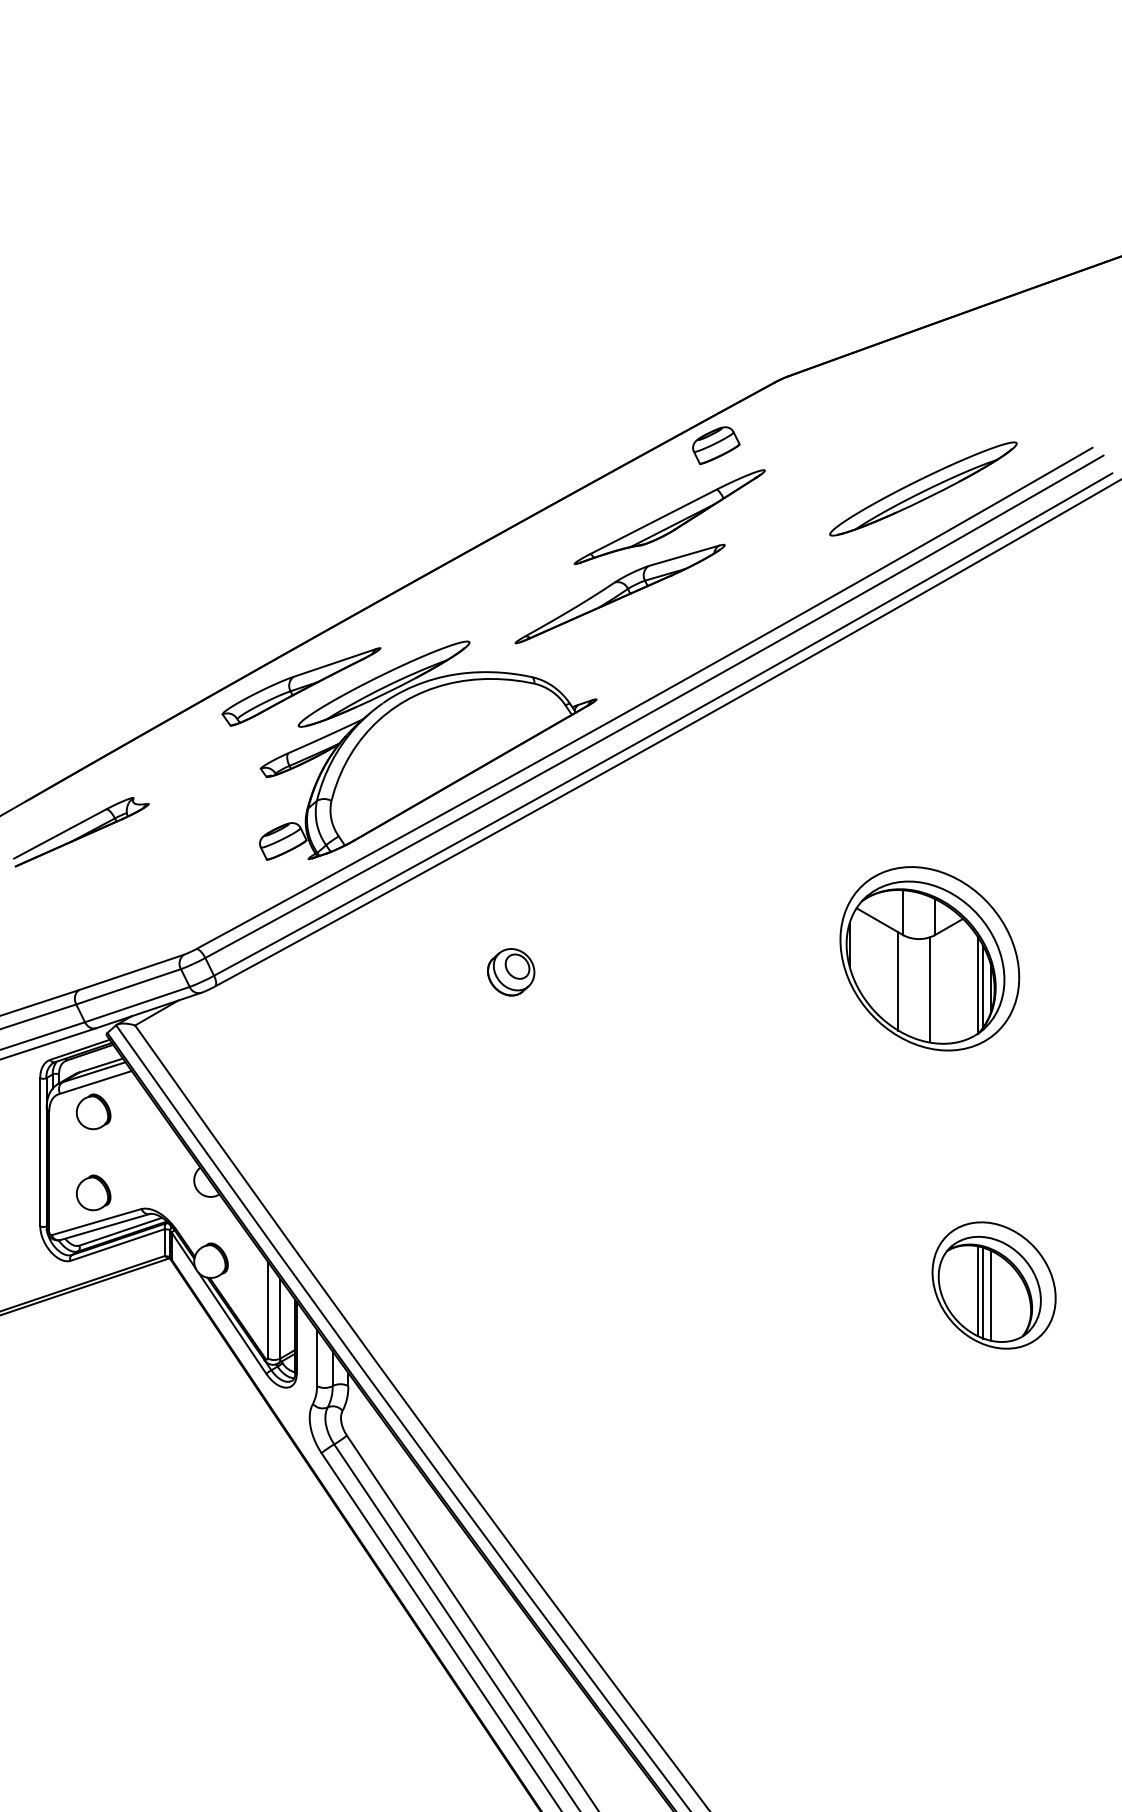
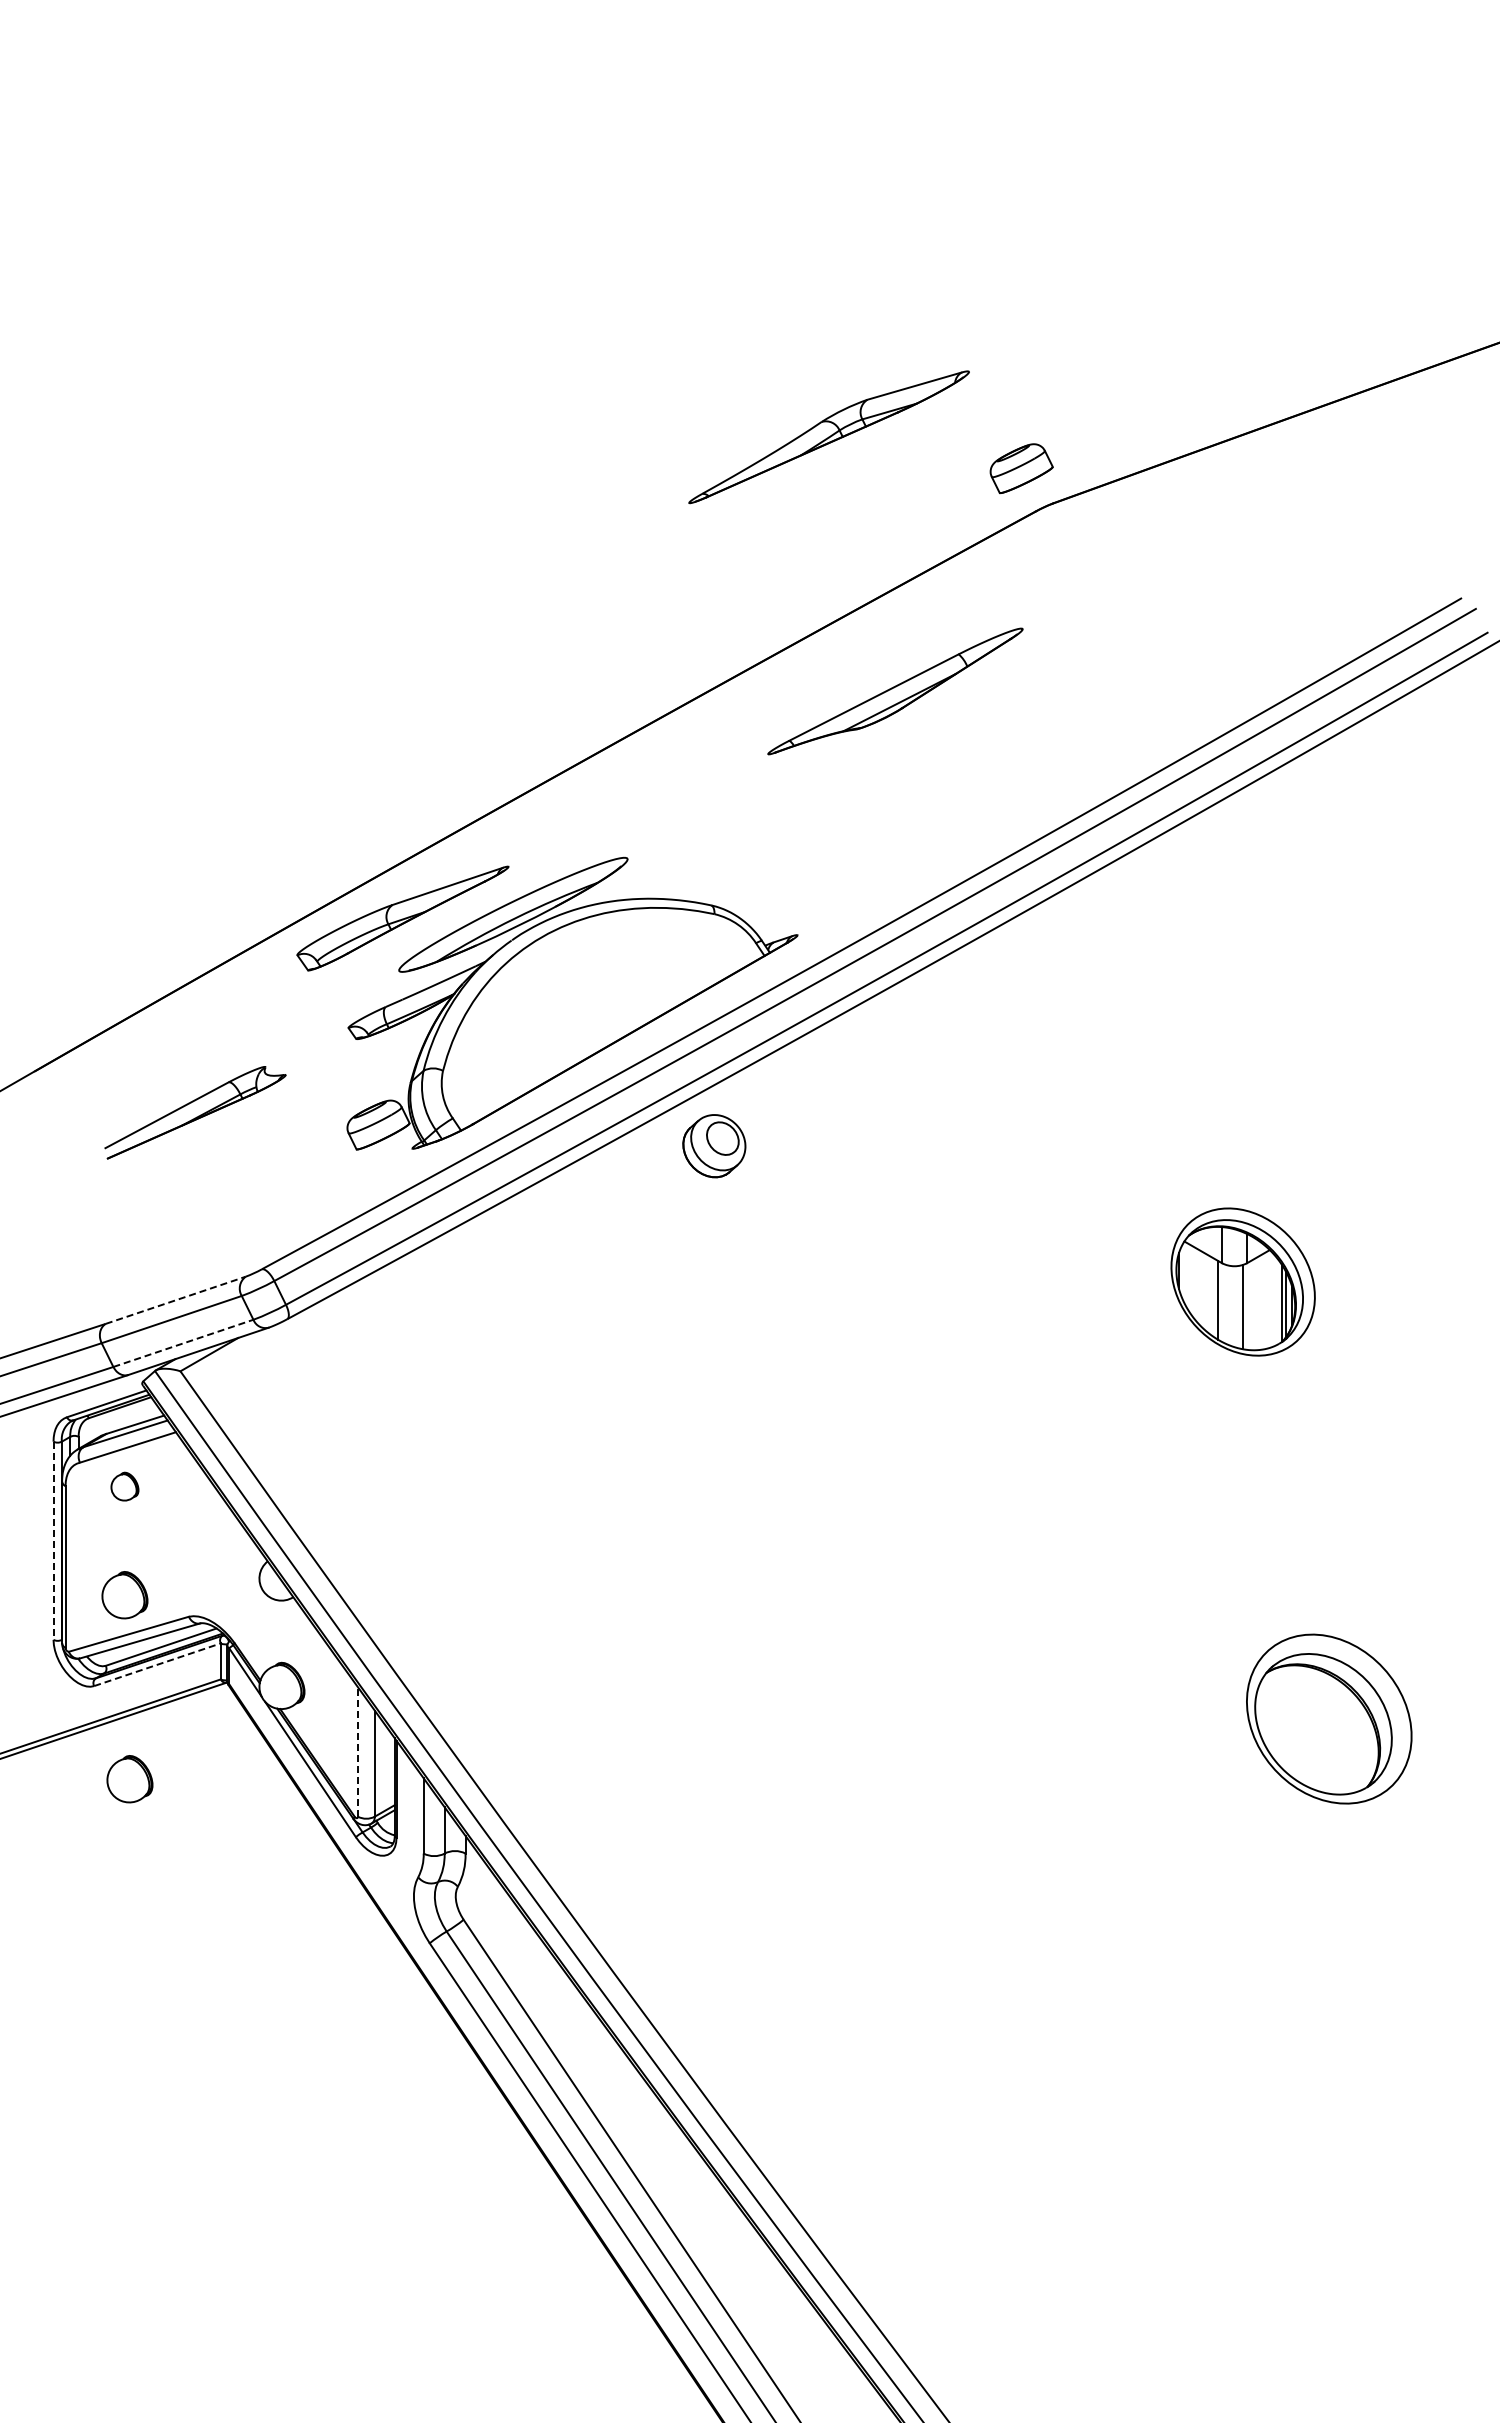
part: (716, 445) -> (1021, 468), moved
part: (923, 488) -> (1234, 653), removed
part: (619, 594) -> (828, 437), moved
part: (81, 831) -> (195, 1112), moved
part: (929, 958) -> (1242, 1281), size x0.6
line: (131, 972) -> (175, 1300), solid -> dashed
part: (511, 972) -> (714, 1146), moved
line: (137, 1004) -> (183, 1343), solid -> dashed
part: (93, 1111) -> (124, 1486), size x0.6
line: (40, 1152) -> (53, 1541), solid -> dashed
line: (117, 1244) -> (157, 1664), solid -> dashed
line: (977, 1291) -> (1307, 1726), removed
line: (983, 1292) -> (1314, 1728), removed
line: (990, 1295) -> (1324, 1732), removed
line: (268, 1309) -> (358, 1751), solid -> dashed
part: (97, 1330) -> (129, 1779), added

